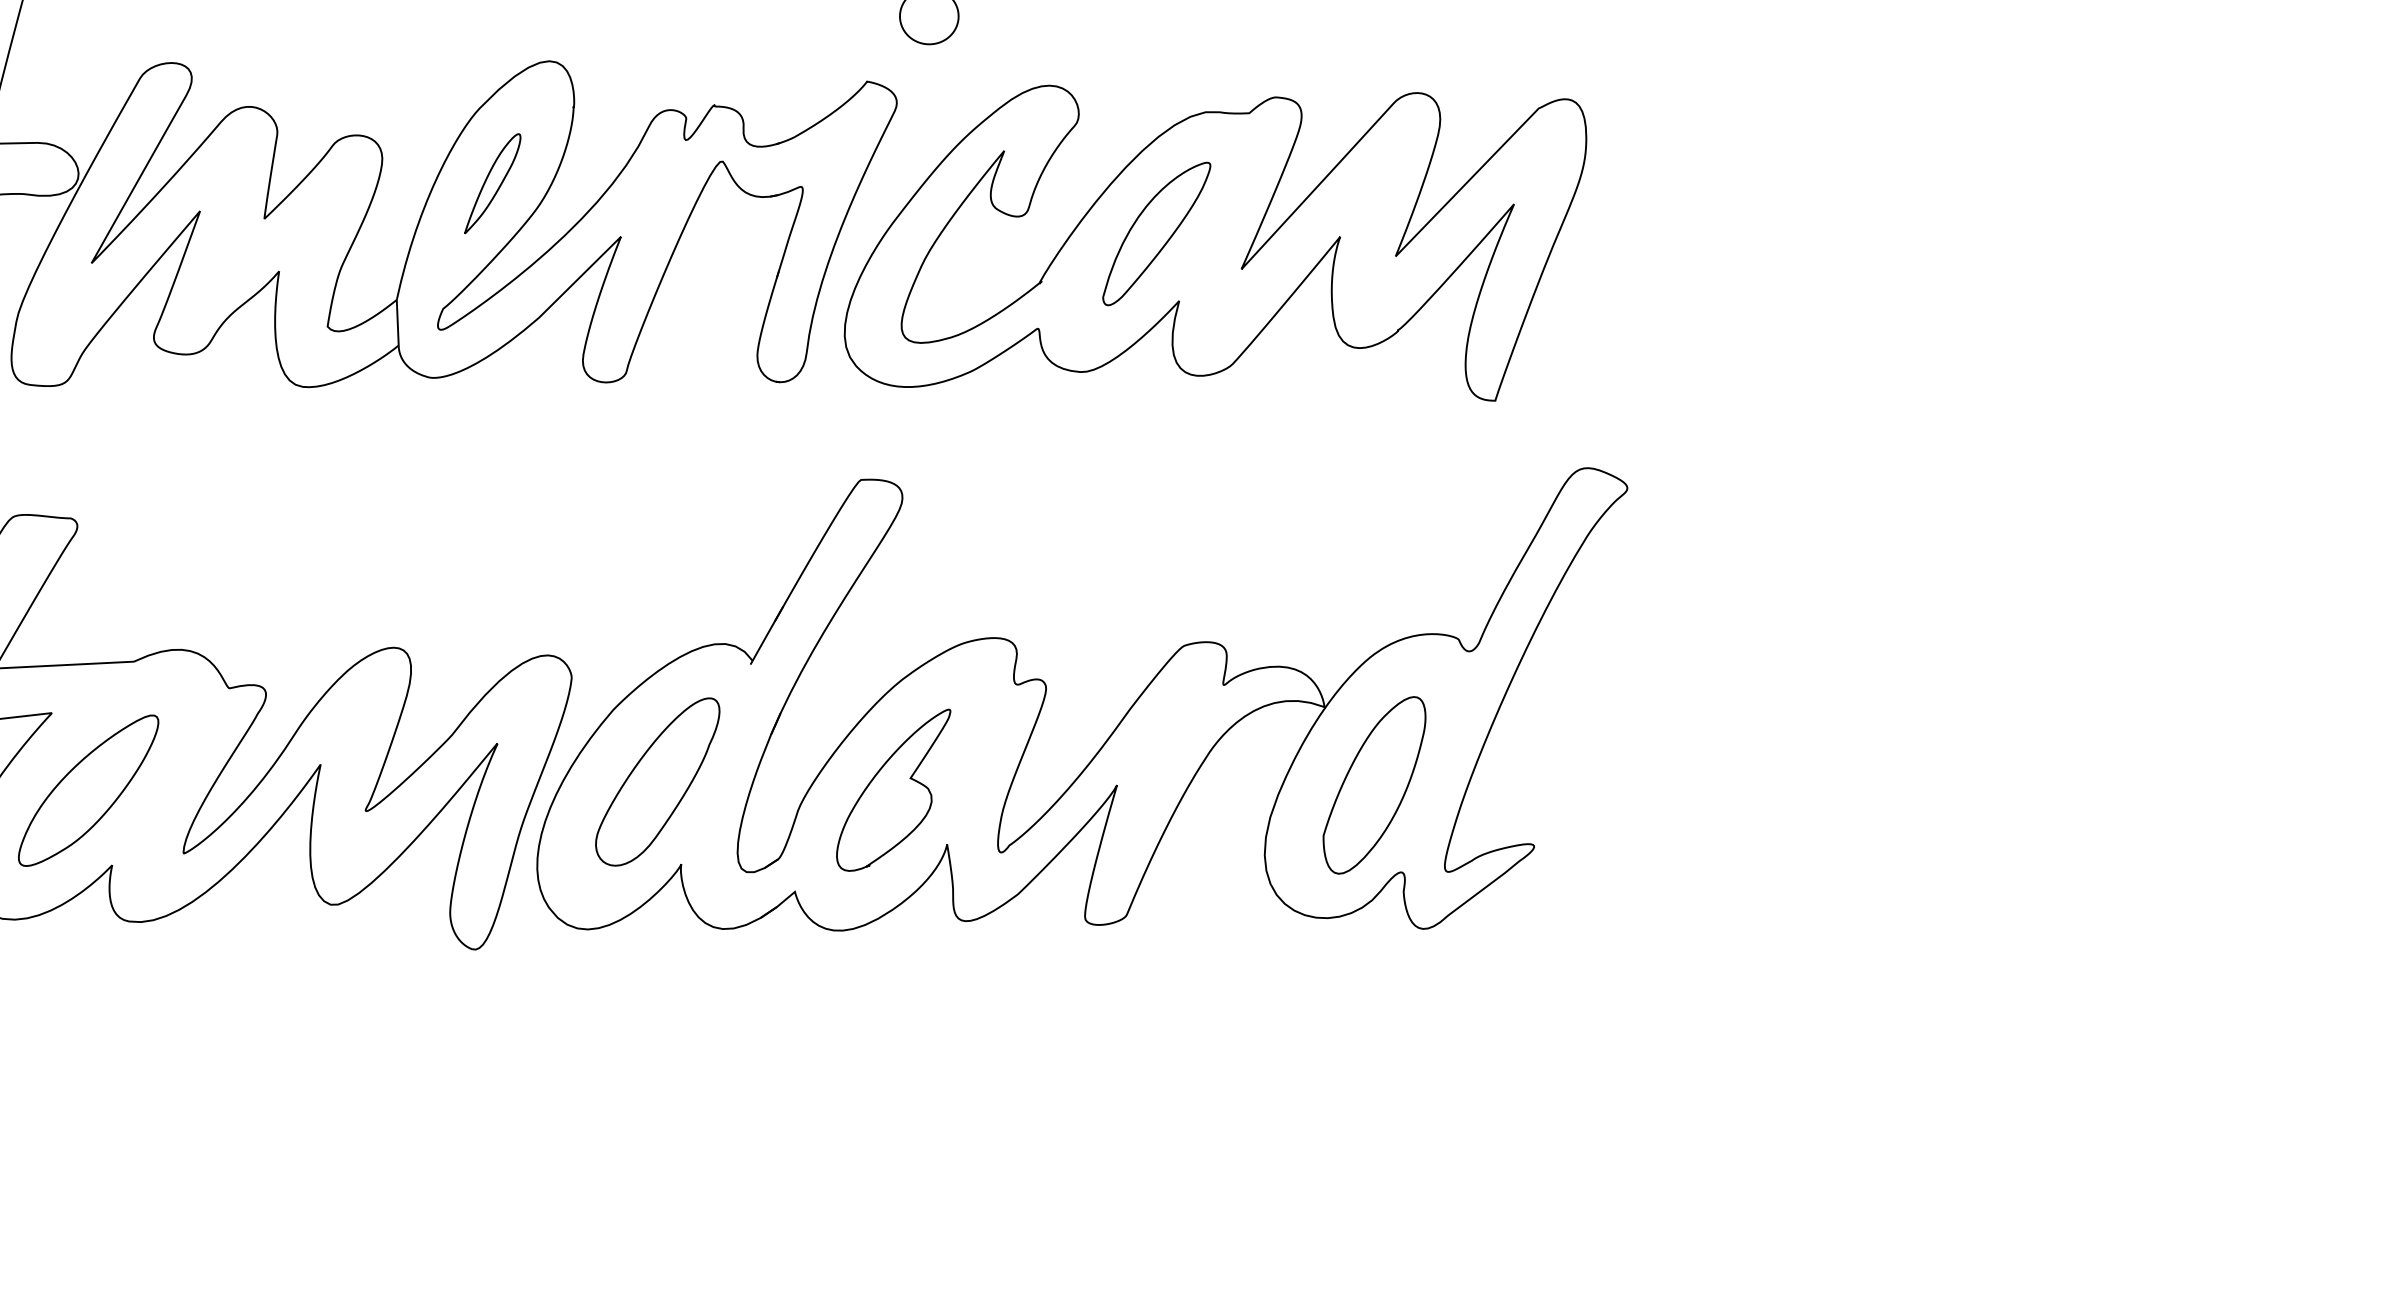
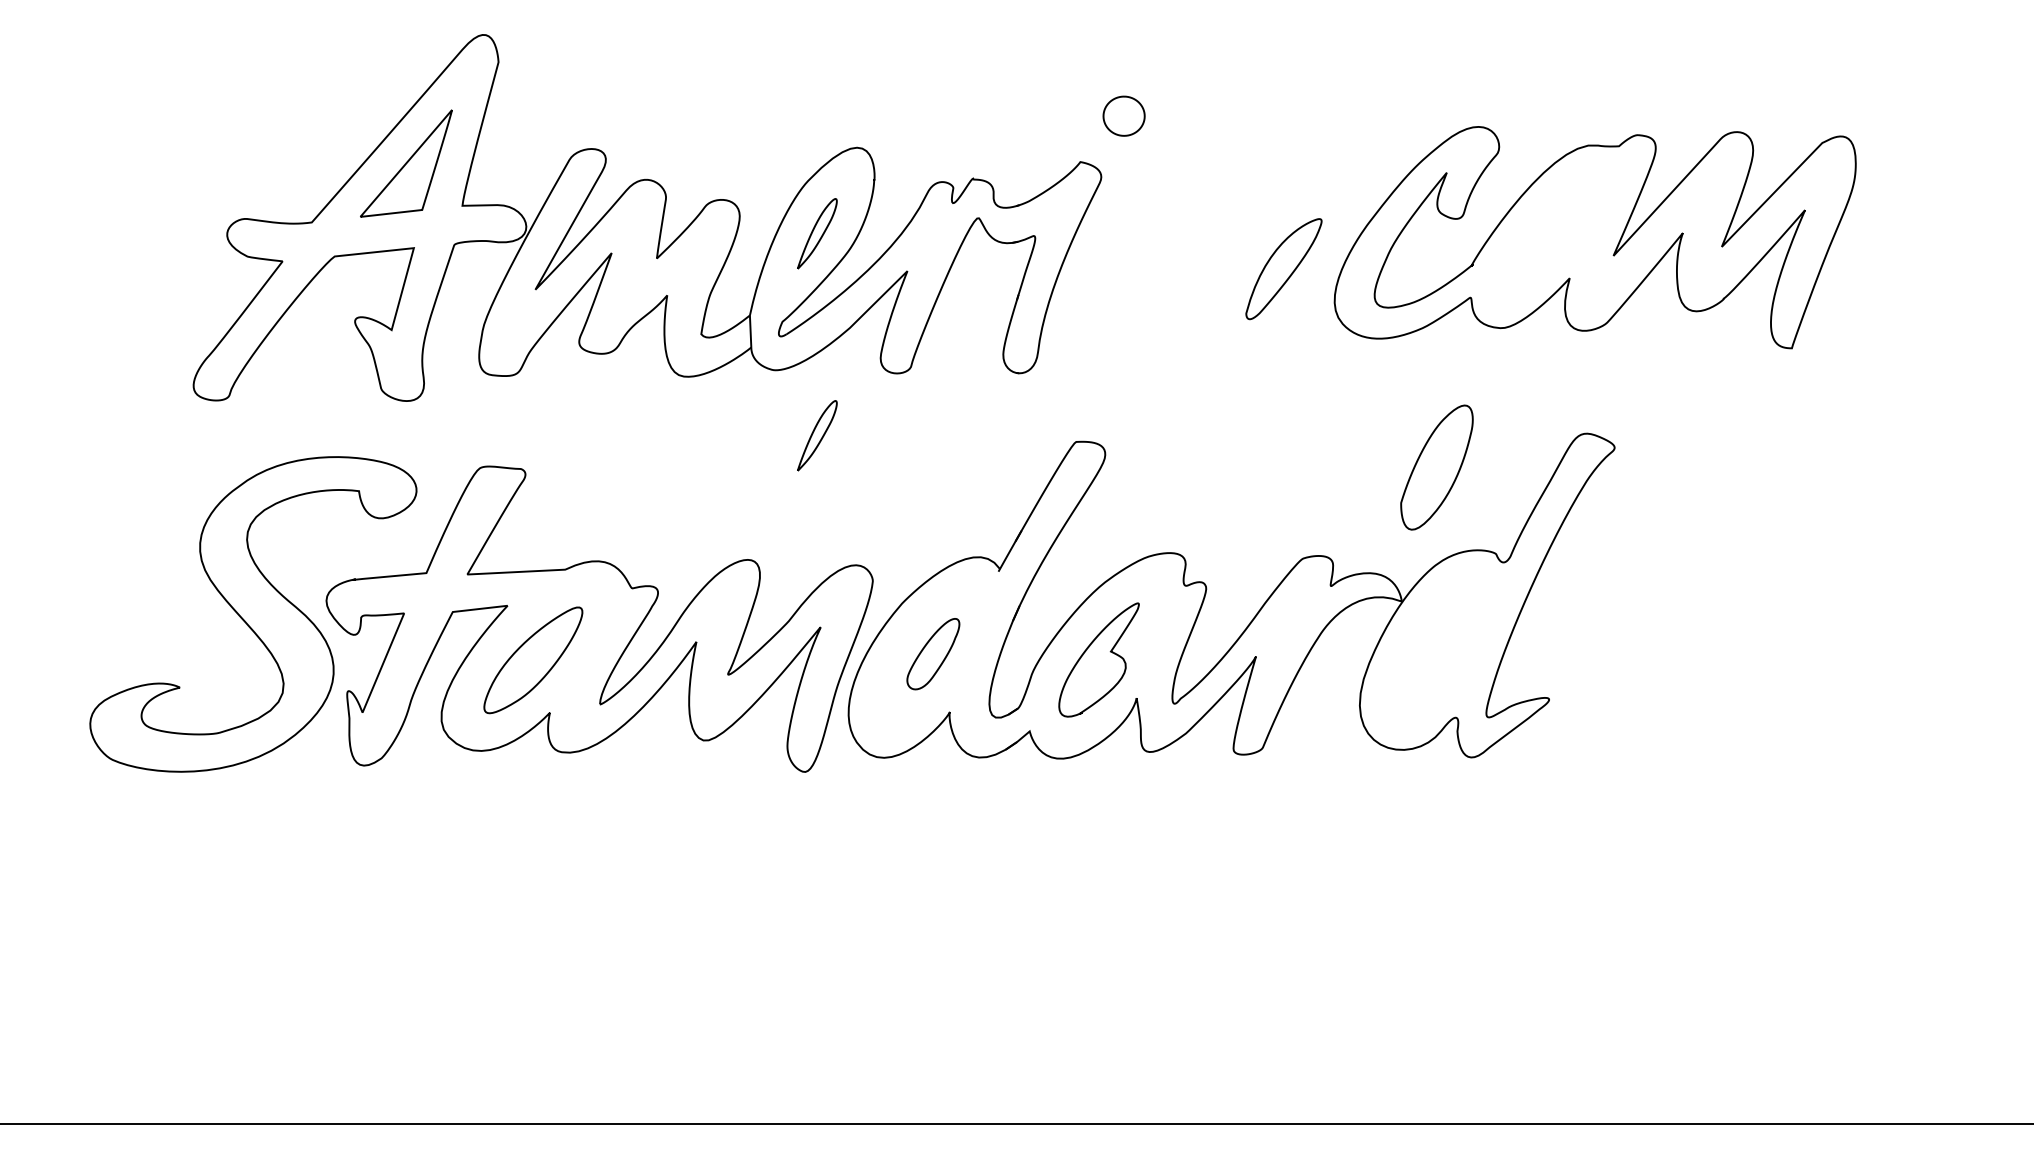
part: (1214, 243) -> (1594, 237), moved
part: (492, 470) -> (817, 435), added
part: (658, 780) -> (933, 653), size x0.6
part: (1373, 785) -> (1436, 467), moved

